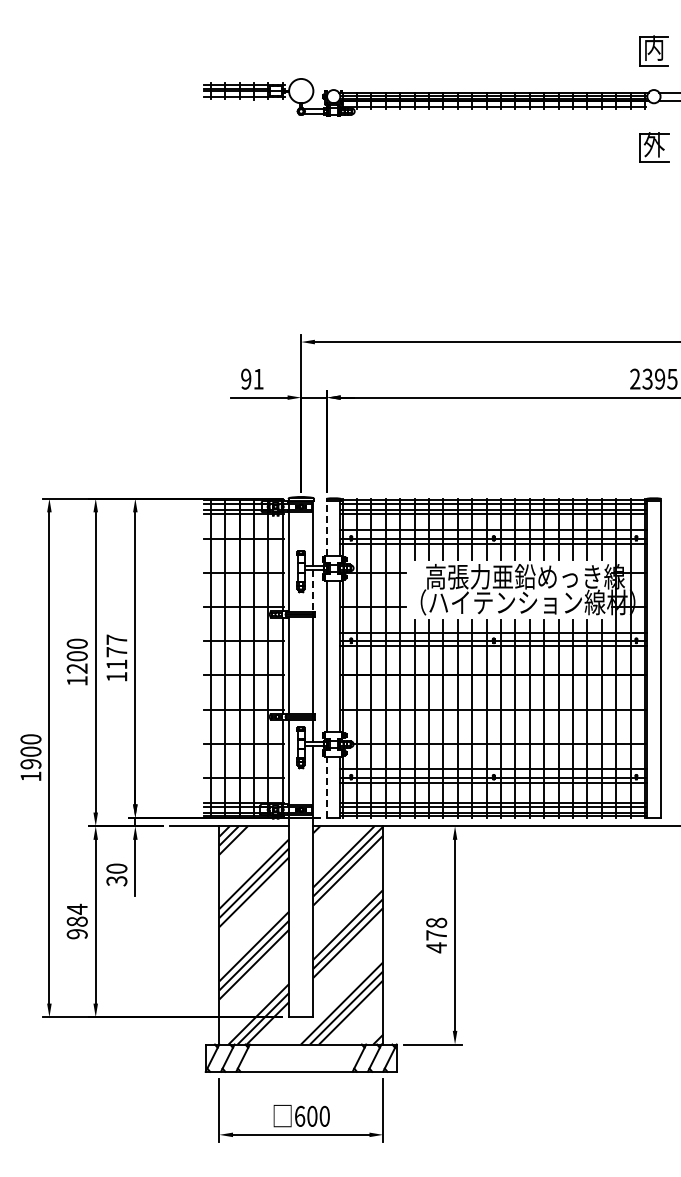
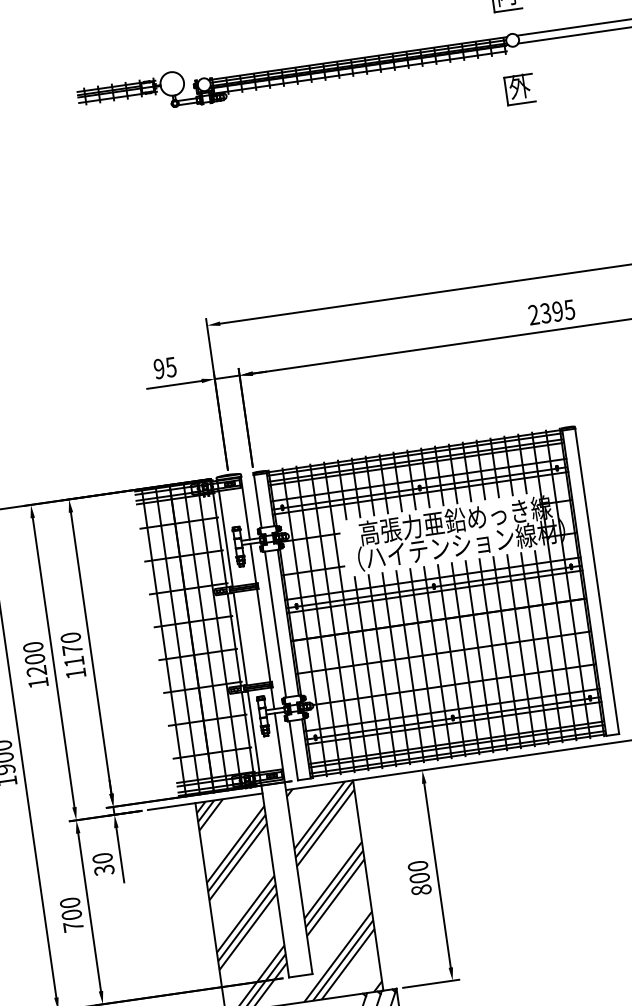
text: (258, 379) -> (171, 367), 91 -> 95
line: (327, 527) -> (258, 500), dashed -> solid
line: (313, 591) -> (253, 564), dashed -> solid
text: (116, 639) -> (70, 637), 1177 -> 1170
line: (327, 787) -> (294, 750), dashed -> solid
text: (76, 921) -> (71, 914), 984 -> 700
text: (436, 935) -> (419, 878), 478 -> 800

